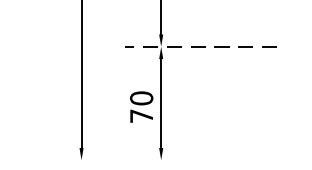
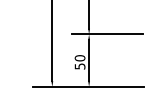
line: (200, 46) -> (107, 34), dashed -> solid
text: (142, 116) -> (80, 66), 70 -> 50
line: (157, 159) -> (87, 86), added

